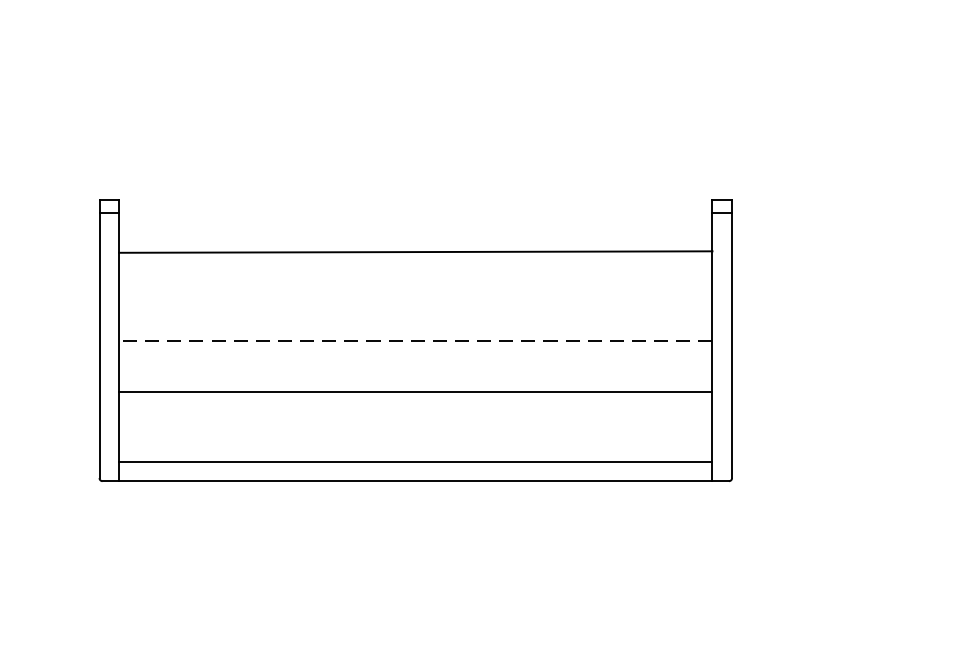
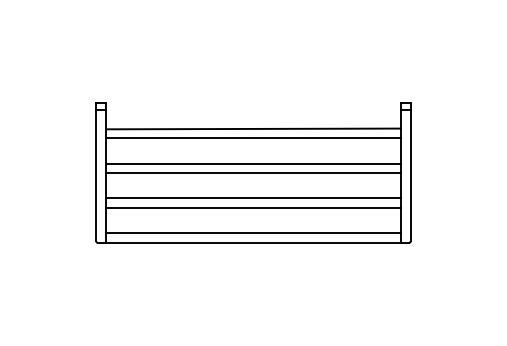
line: (415, 271) -> (253, 138), added
line: (415, 321) -> (253, 163), added
line: (413, 341) -> (252, 173), dashed -> solid
line: (415, 410) -> (253, 207), added

